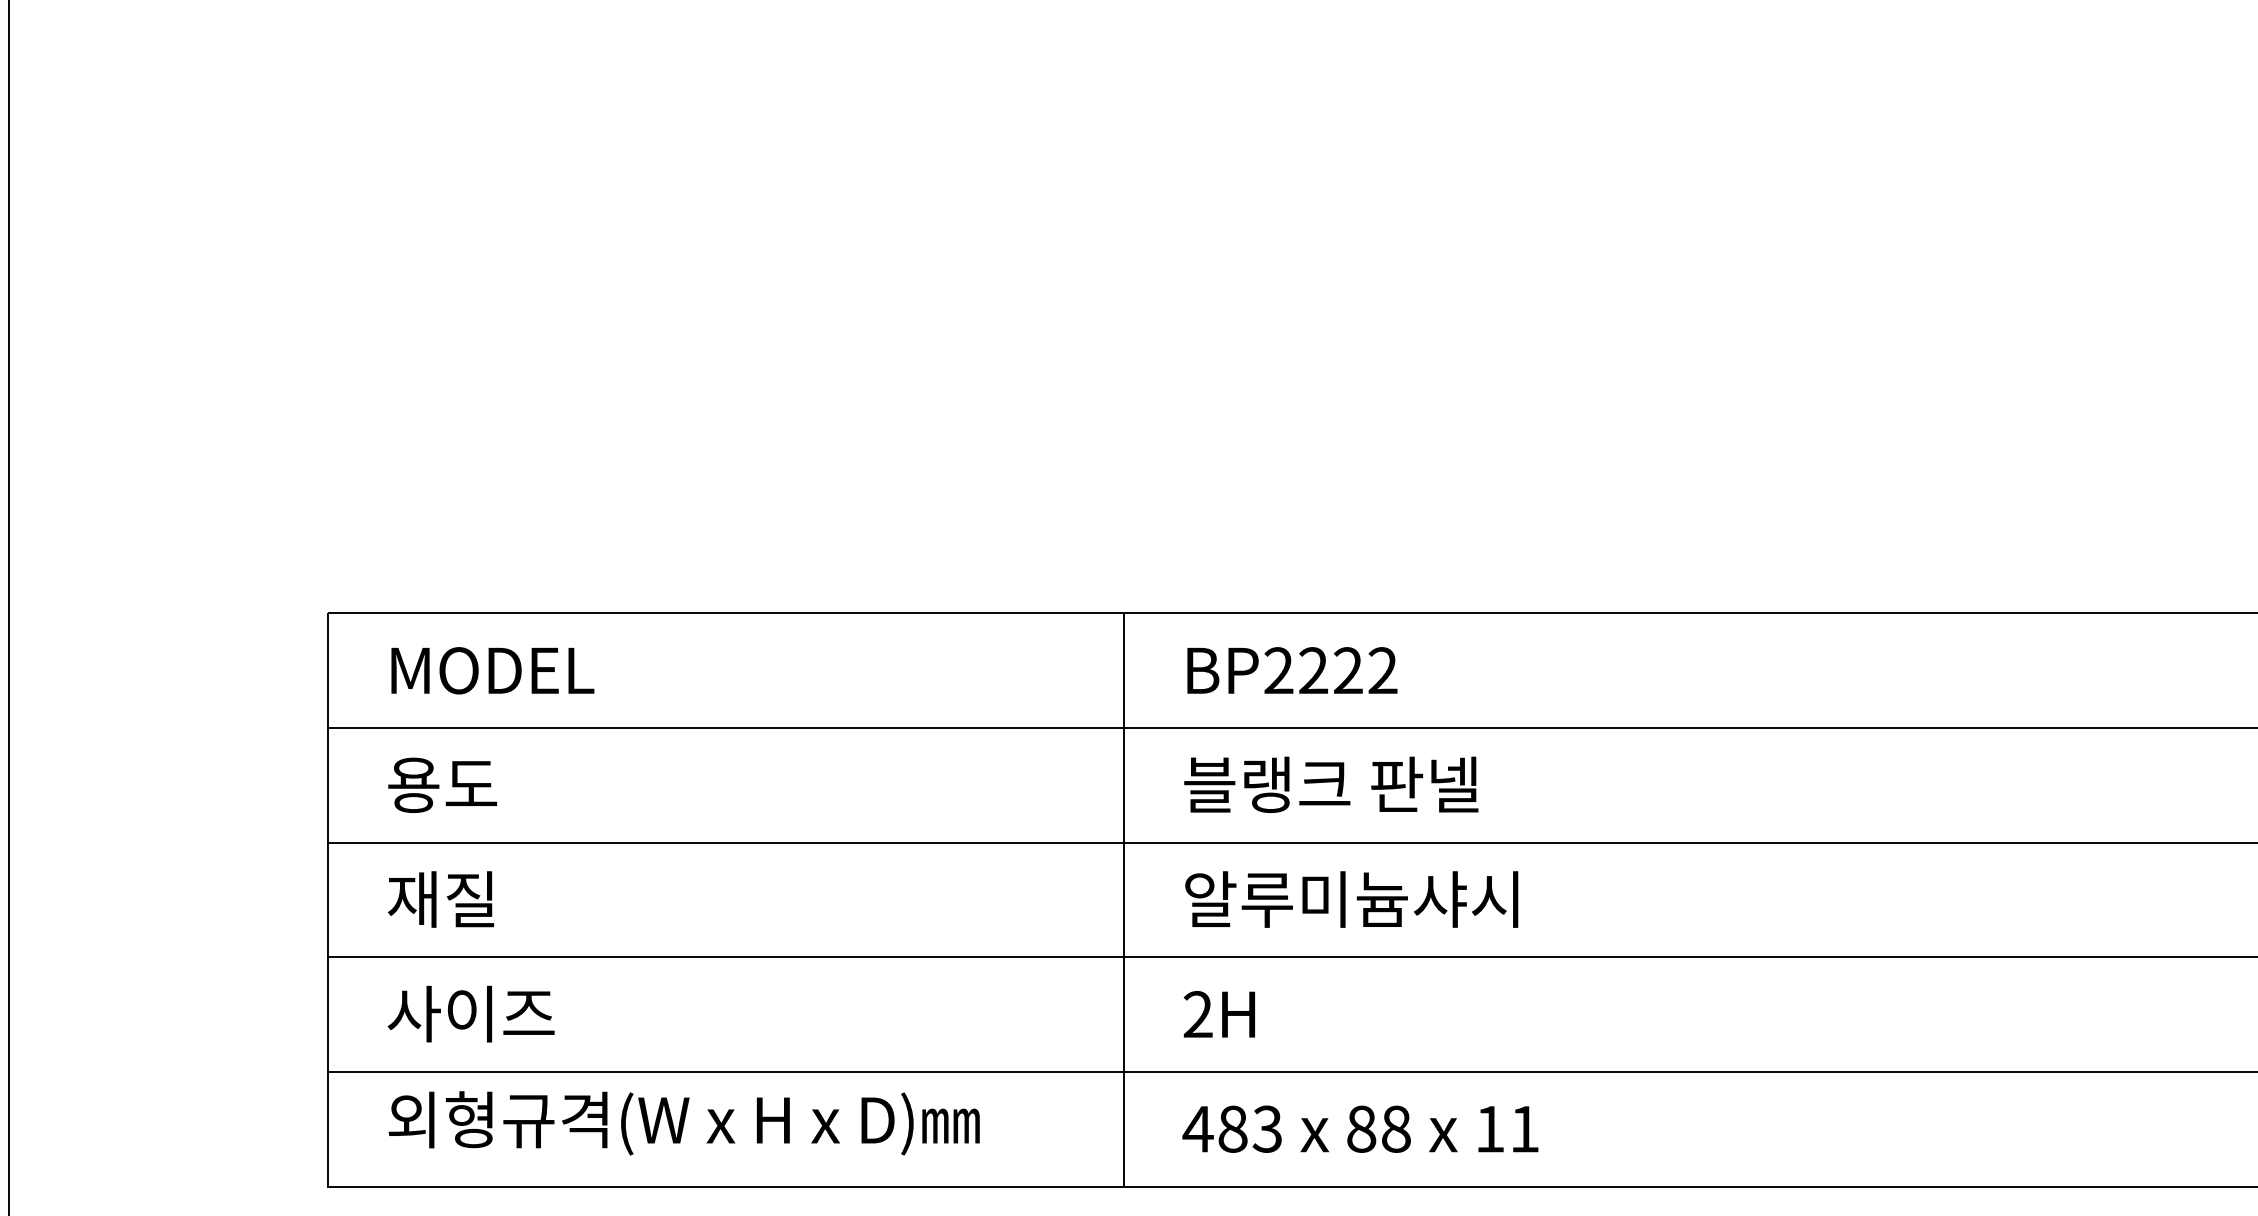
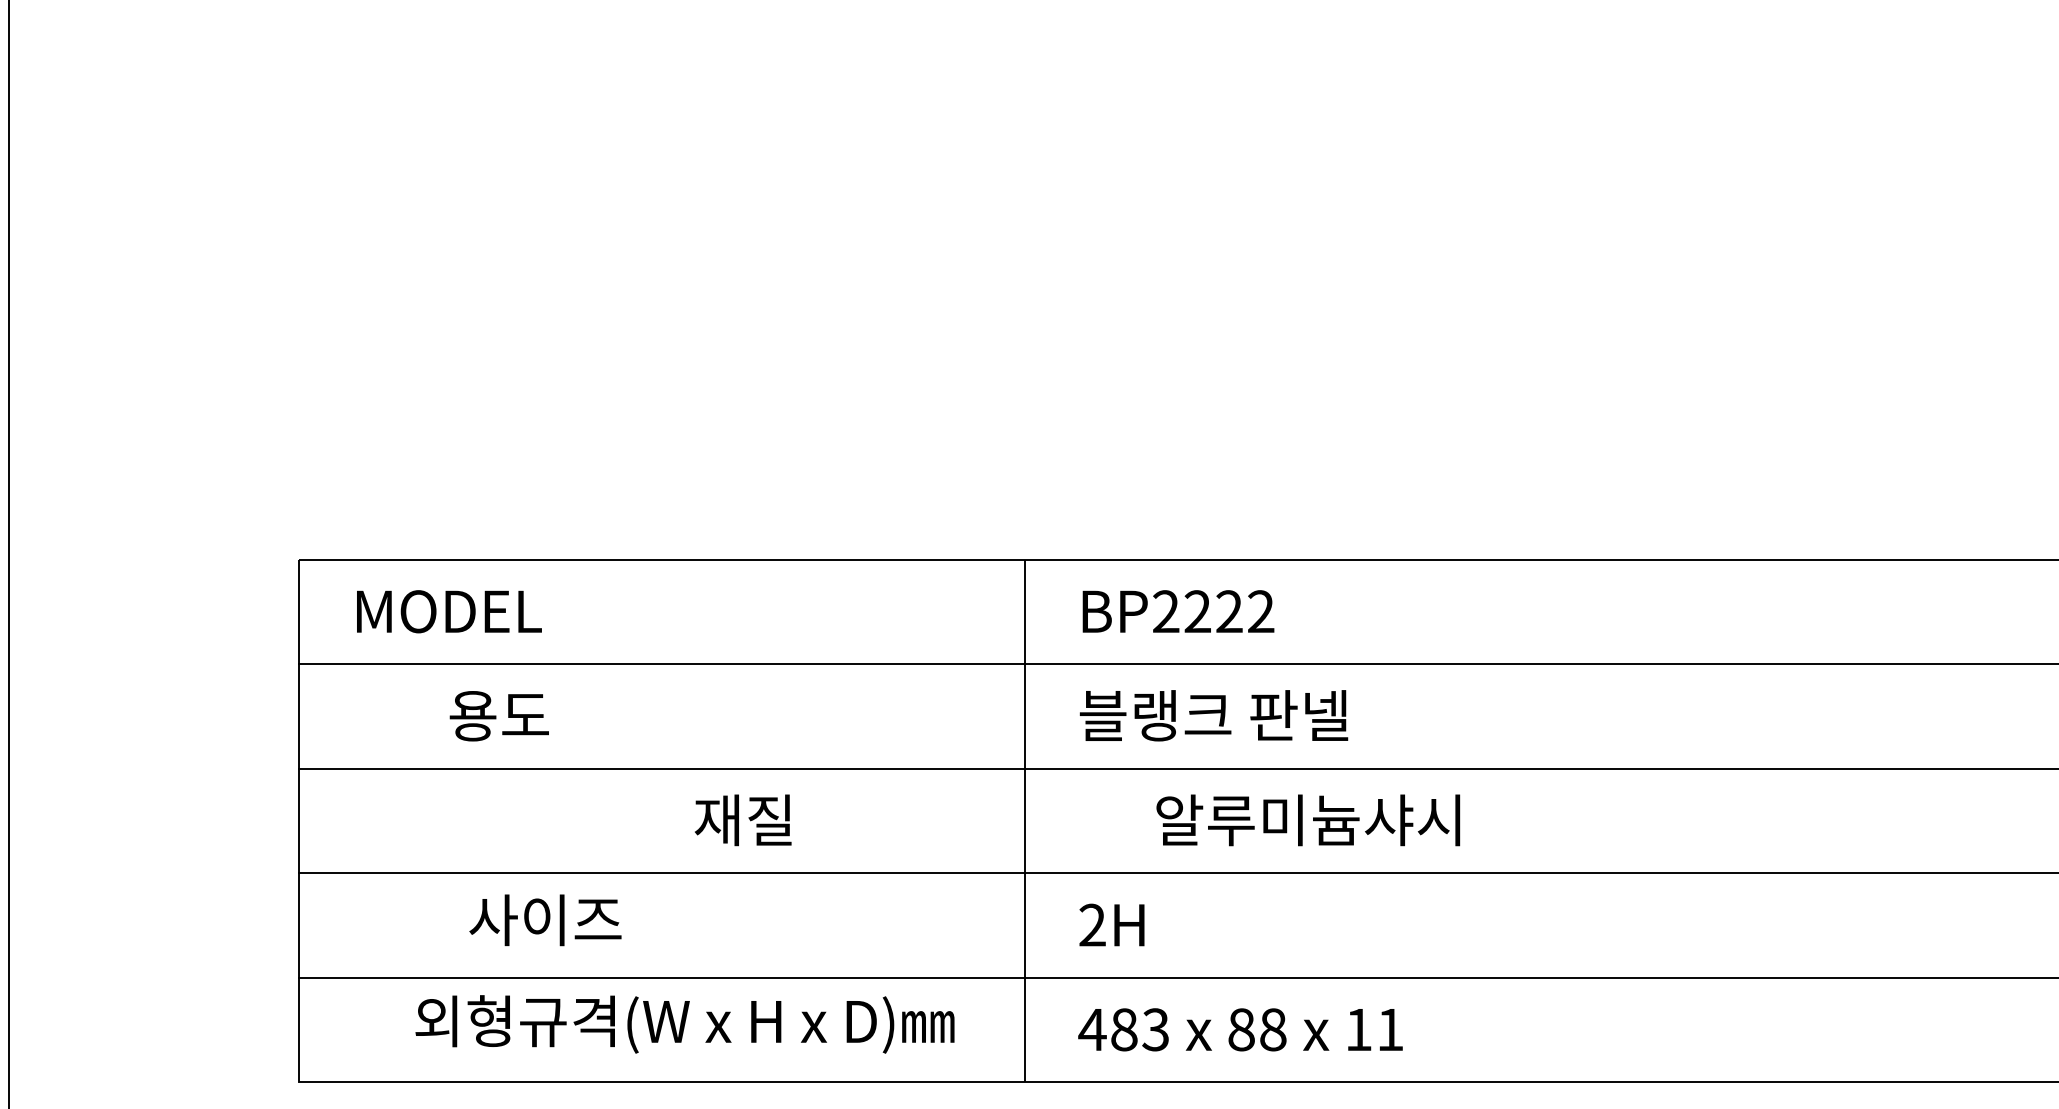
text: (442, 784) -> (499, 715), moved
text: (440, 899) -> (742, 820), moved
text: (1351, 899) -> (1308, 820), moved
text: (470, 1013) -> (544, 919), moved
text: (683, 1123) -> (684, 1024), moved

